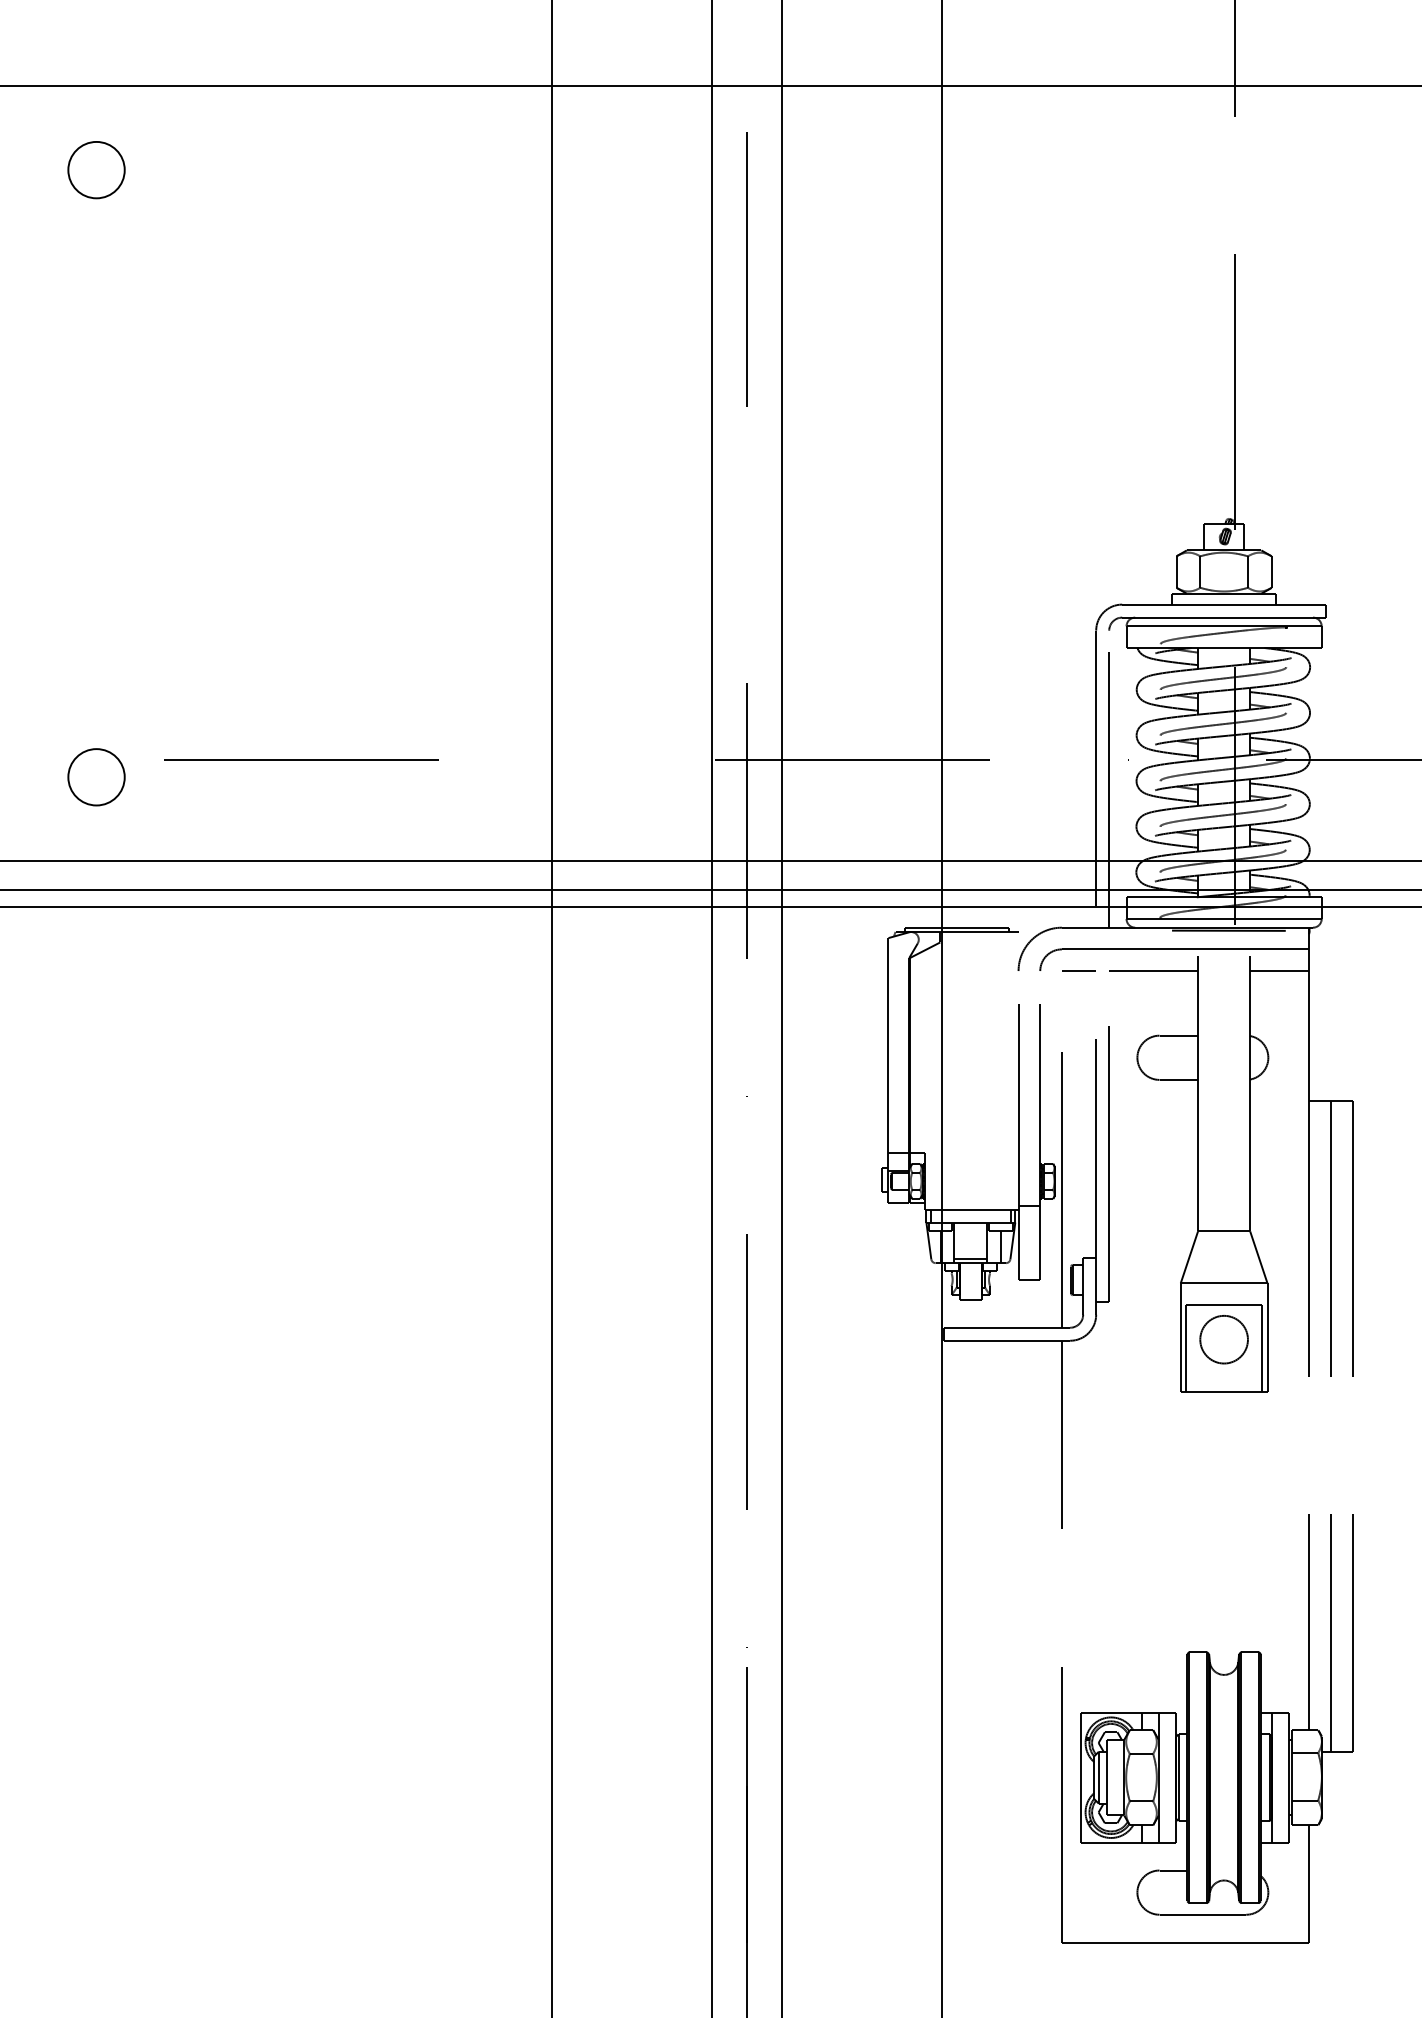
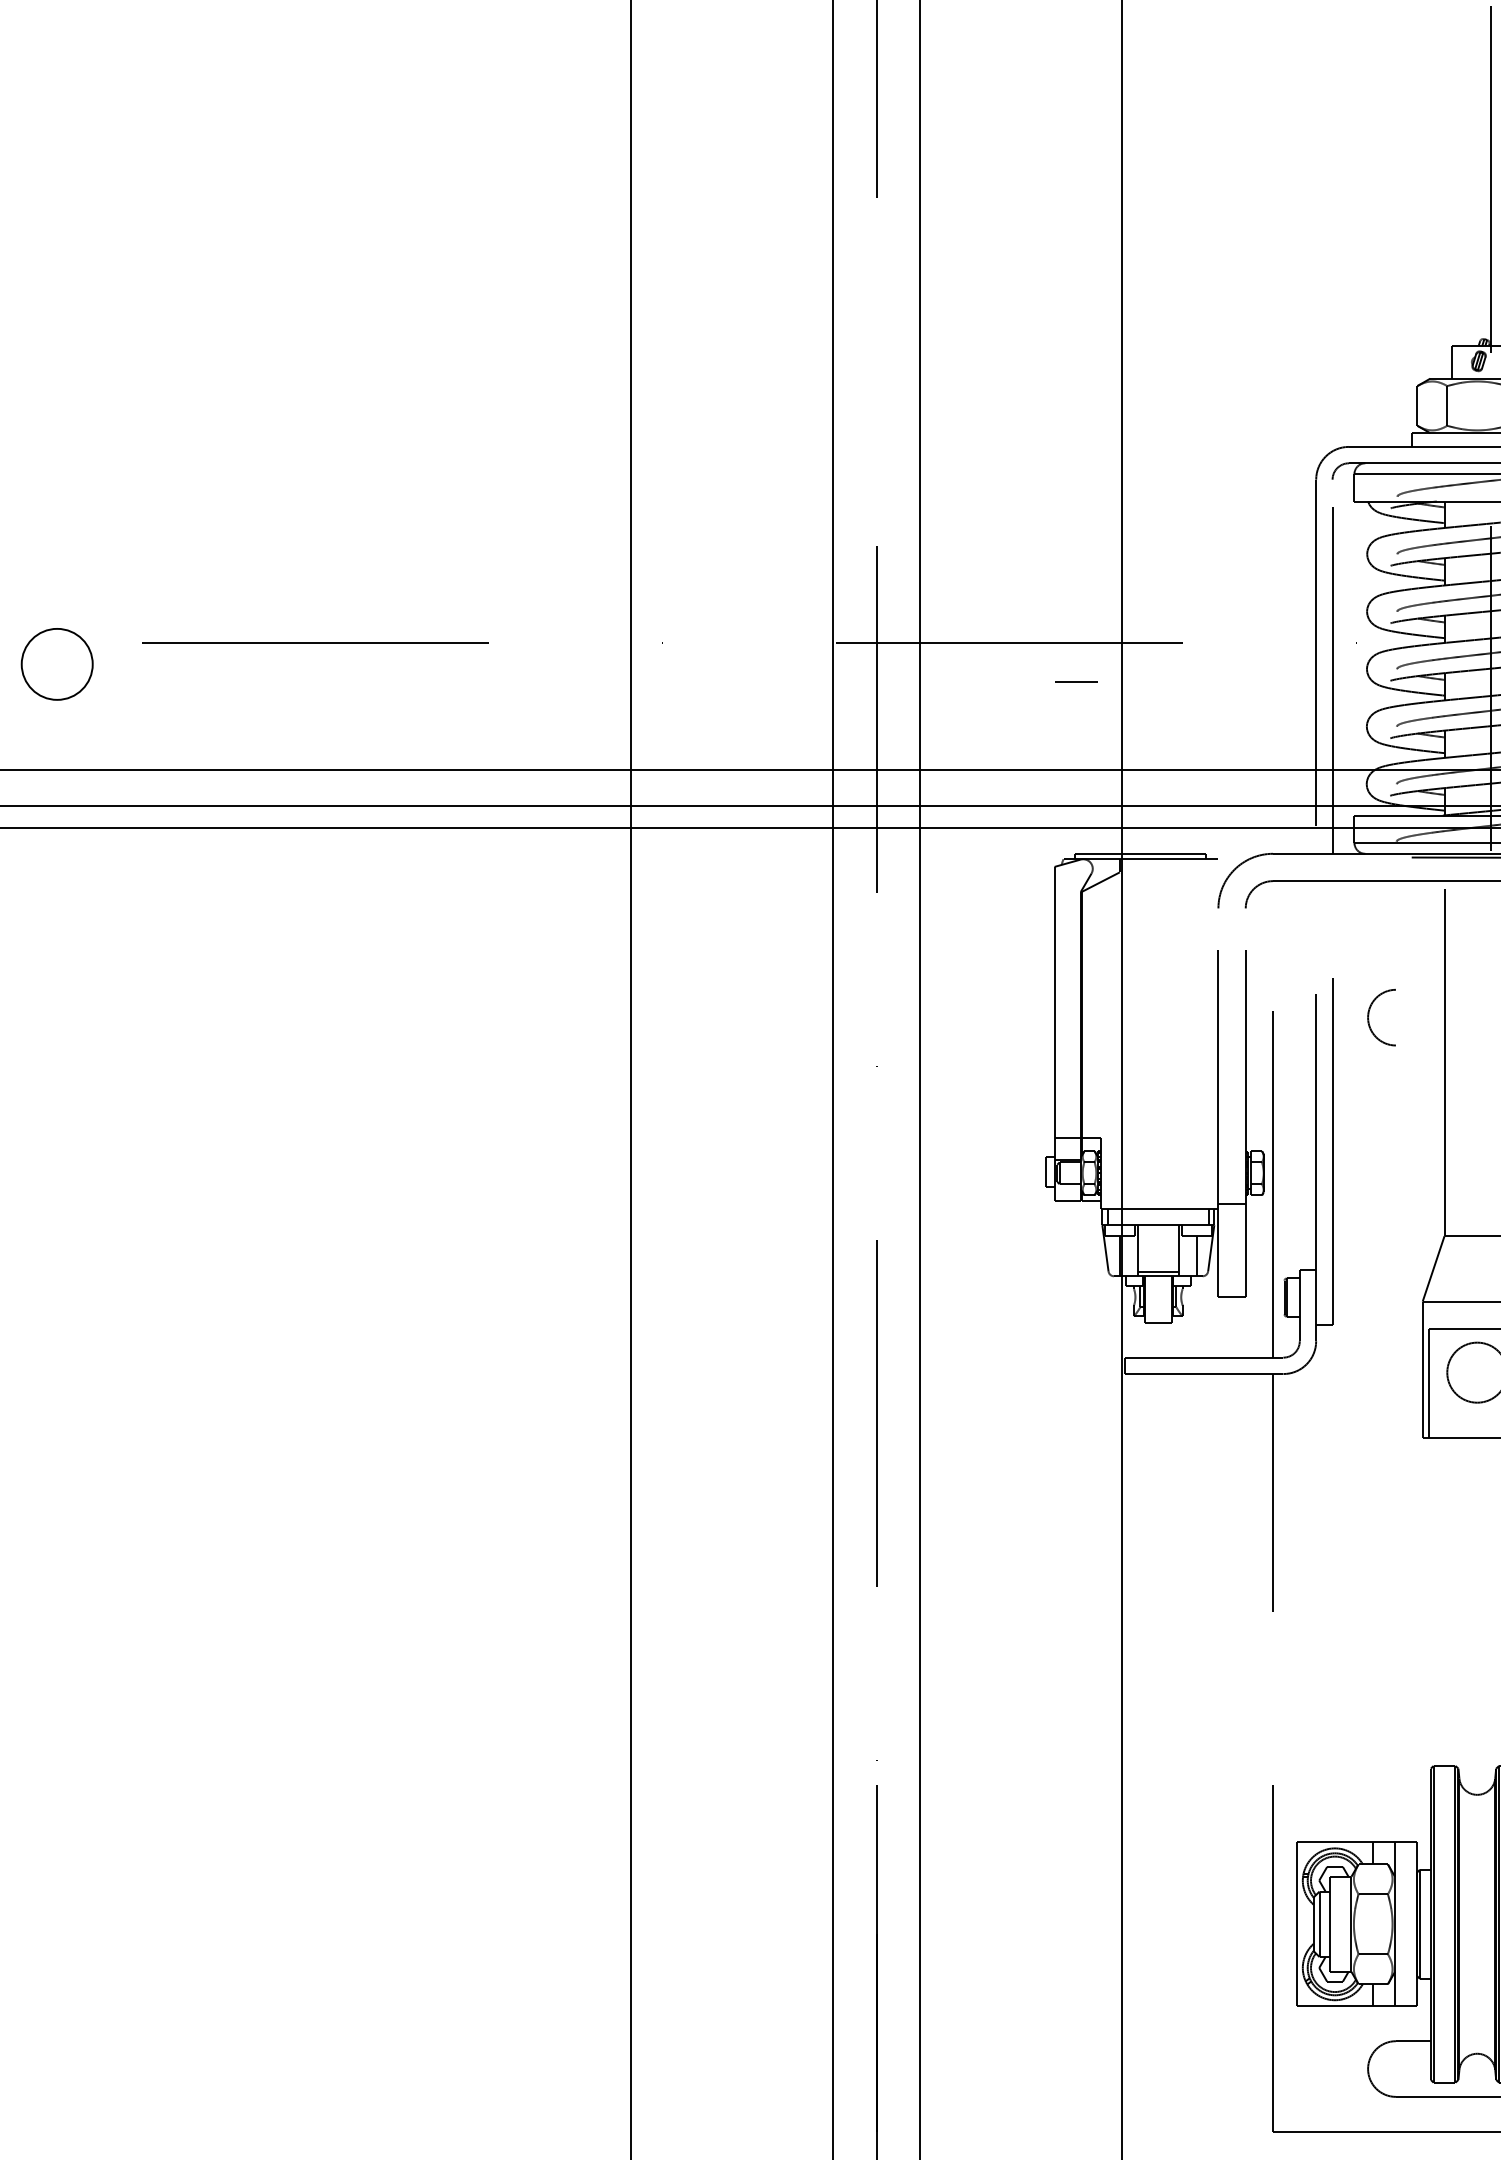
line: (1078, 970) -> (1076, 681), moved
line: (1153, 971) -> (1388, 908), removed
line: (1178, 1035) -> (1419, 989), removed
line: (1178, 1079) -> (1419, 1044), removed

